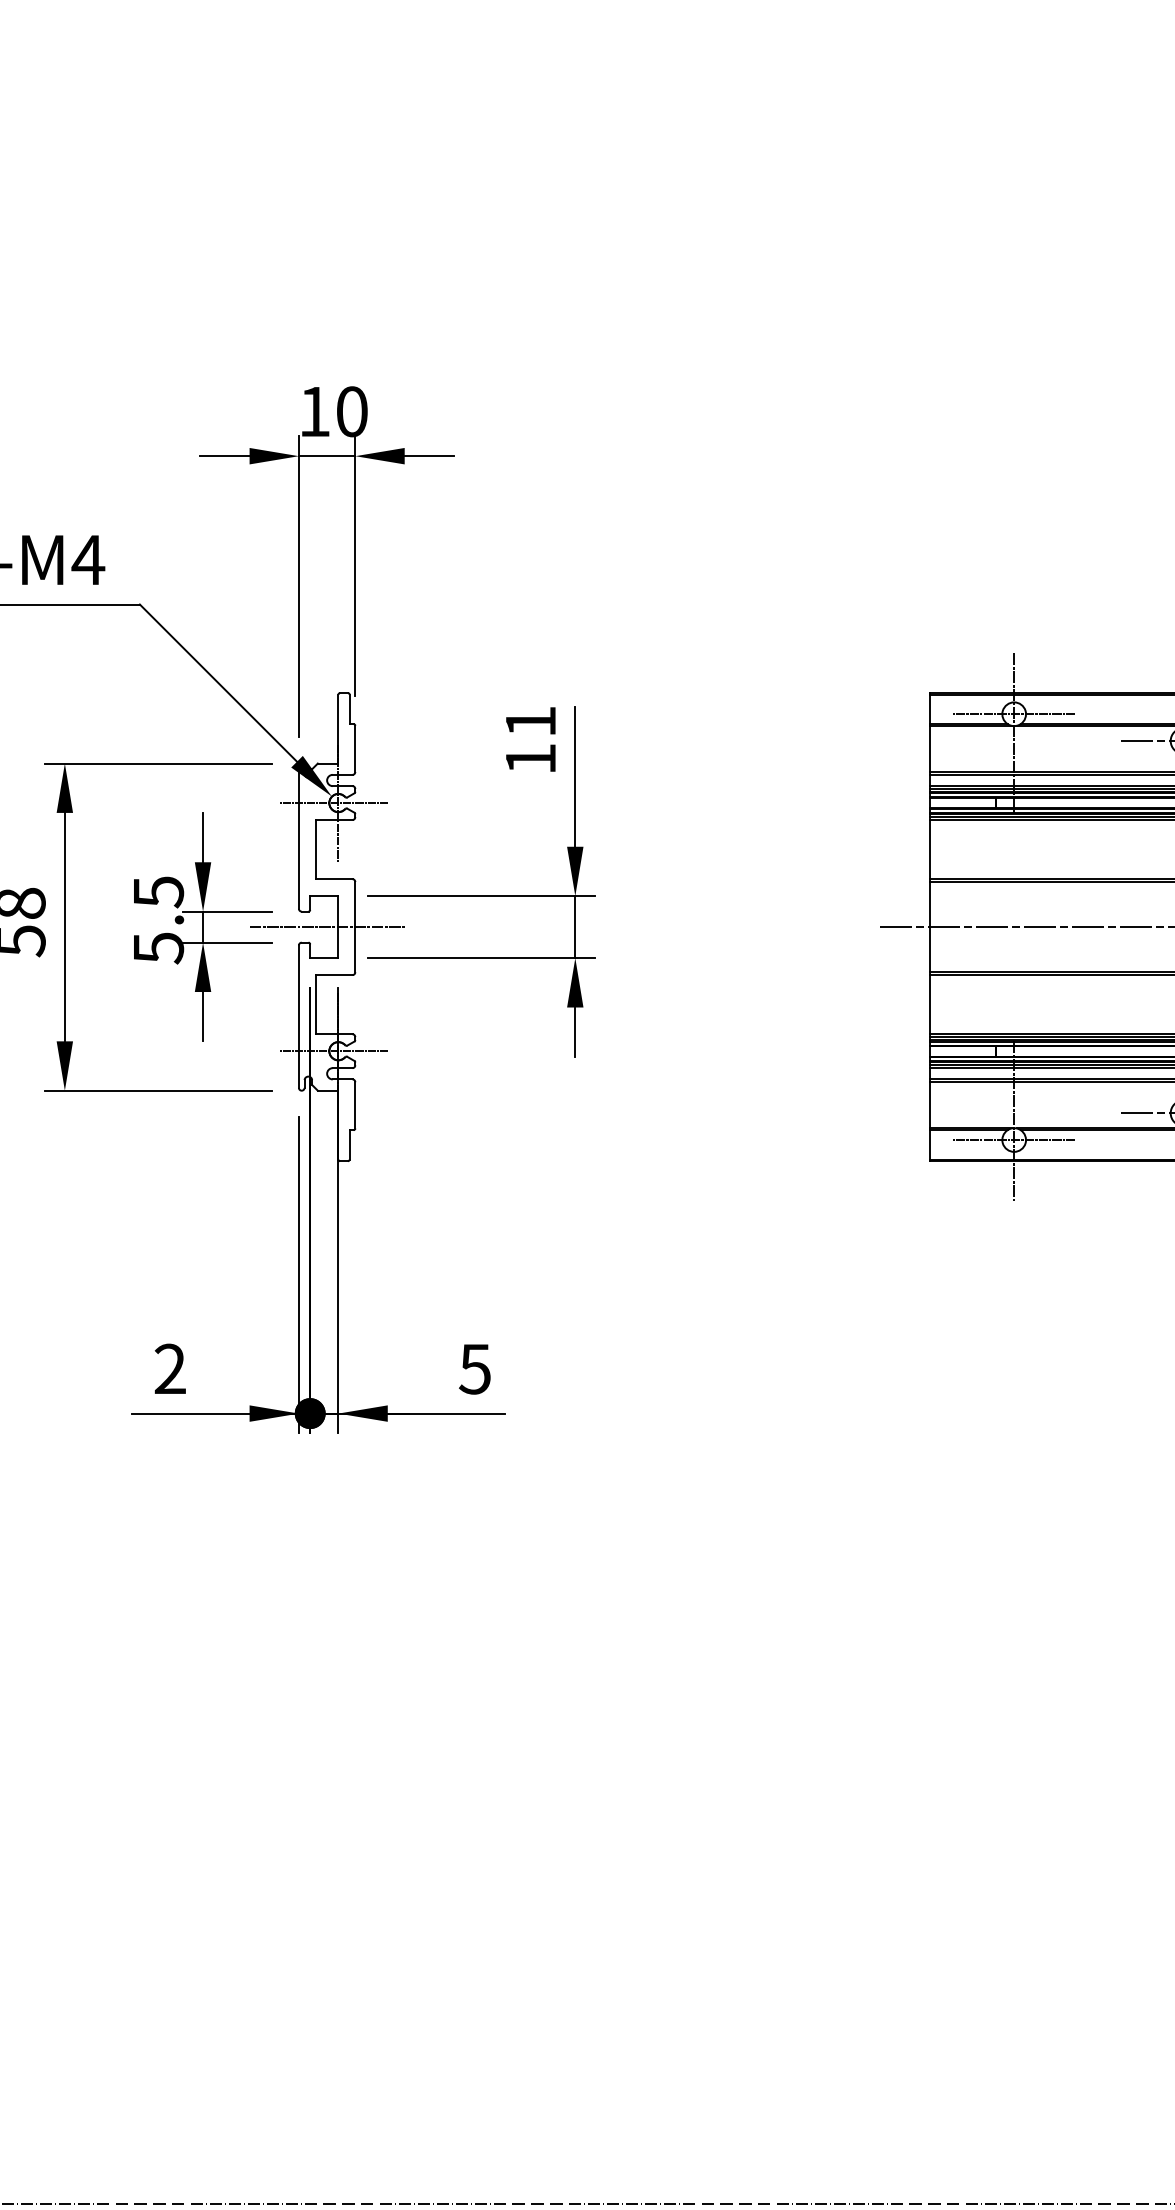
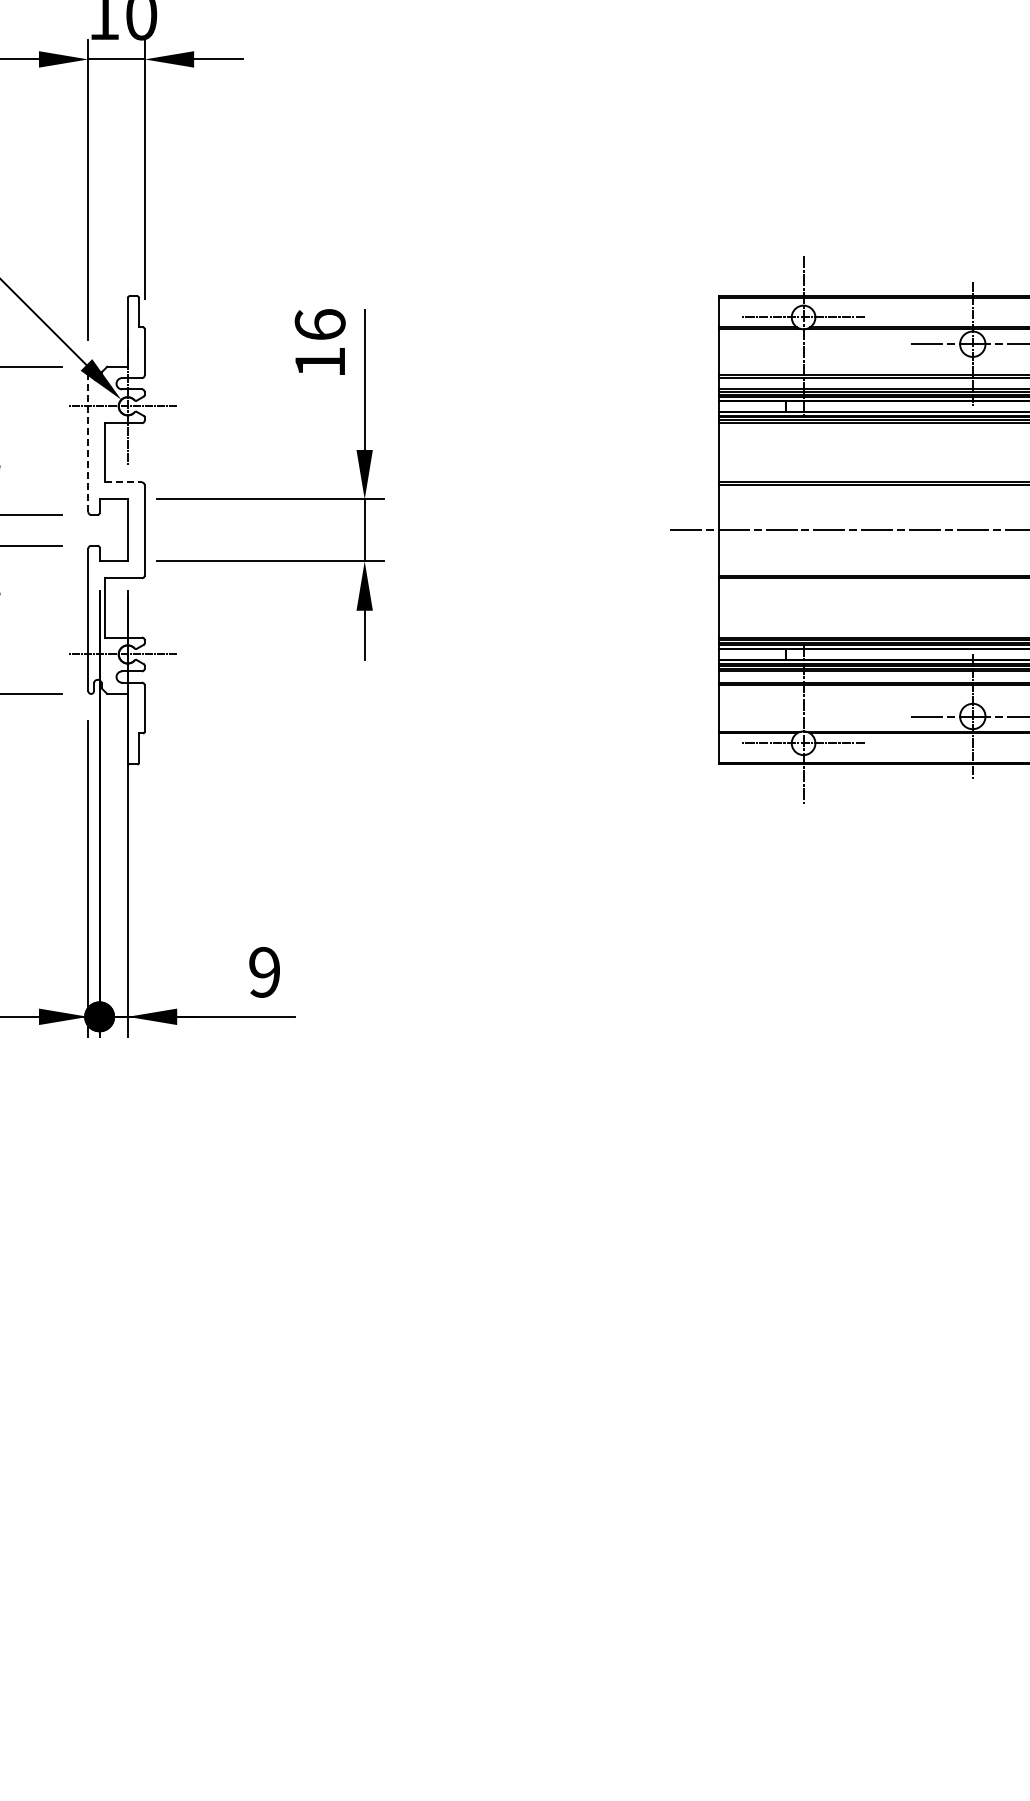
text: (530, 720) -> (319, 323), 11 -> 16
line: (298, 837) -> (87, 440), solid -> dashed
line: (334, 879) -> (123, 482), solid -> dashed
line: (326, 927) -> (115, 530), removed
text: (474, 1368) -> (263, 971), 5 -> 9

